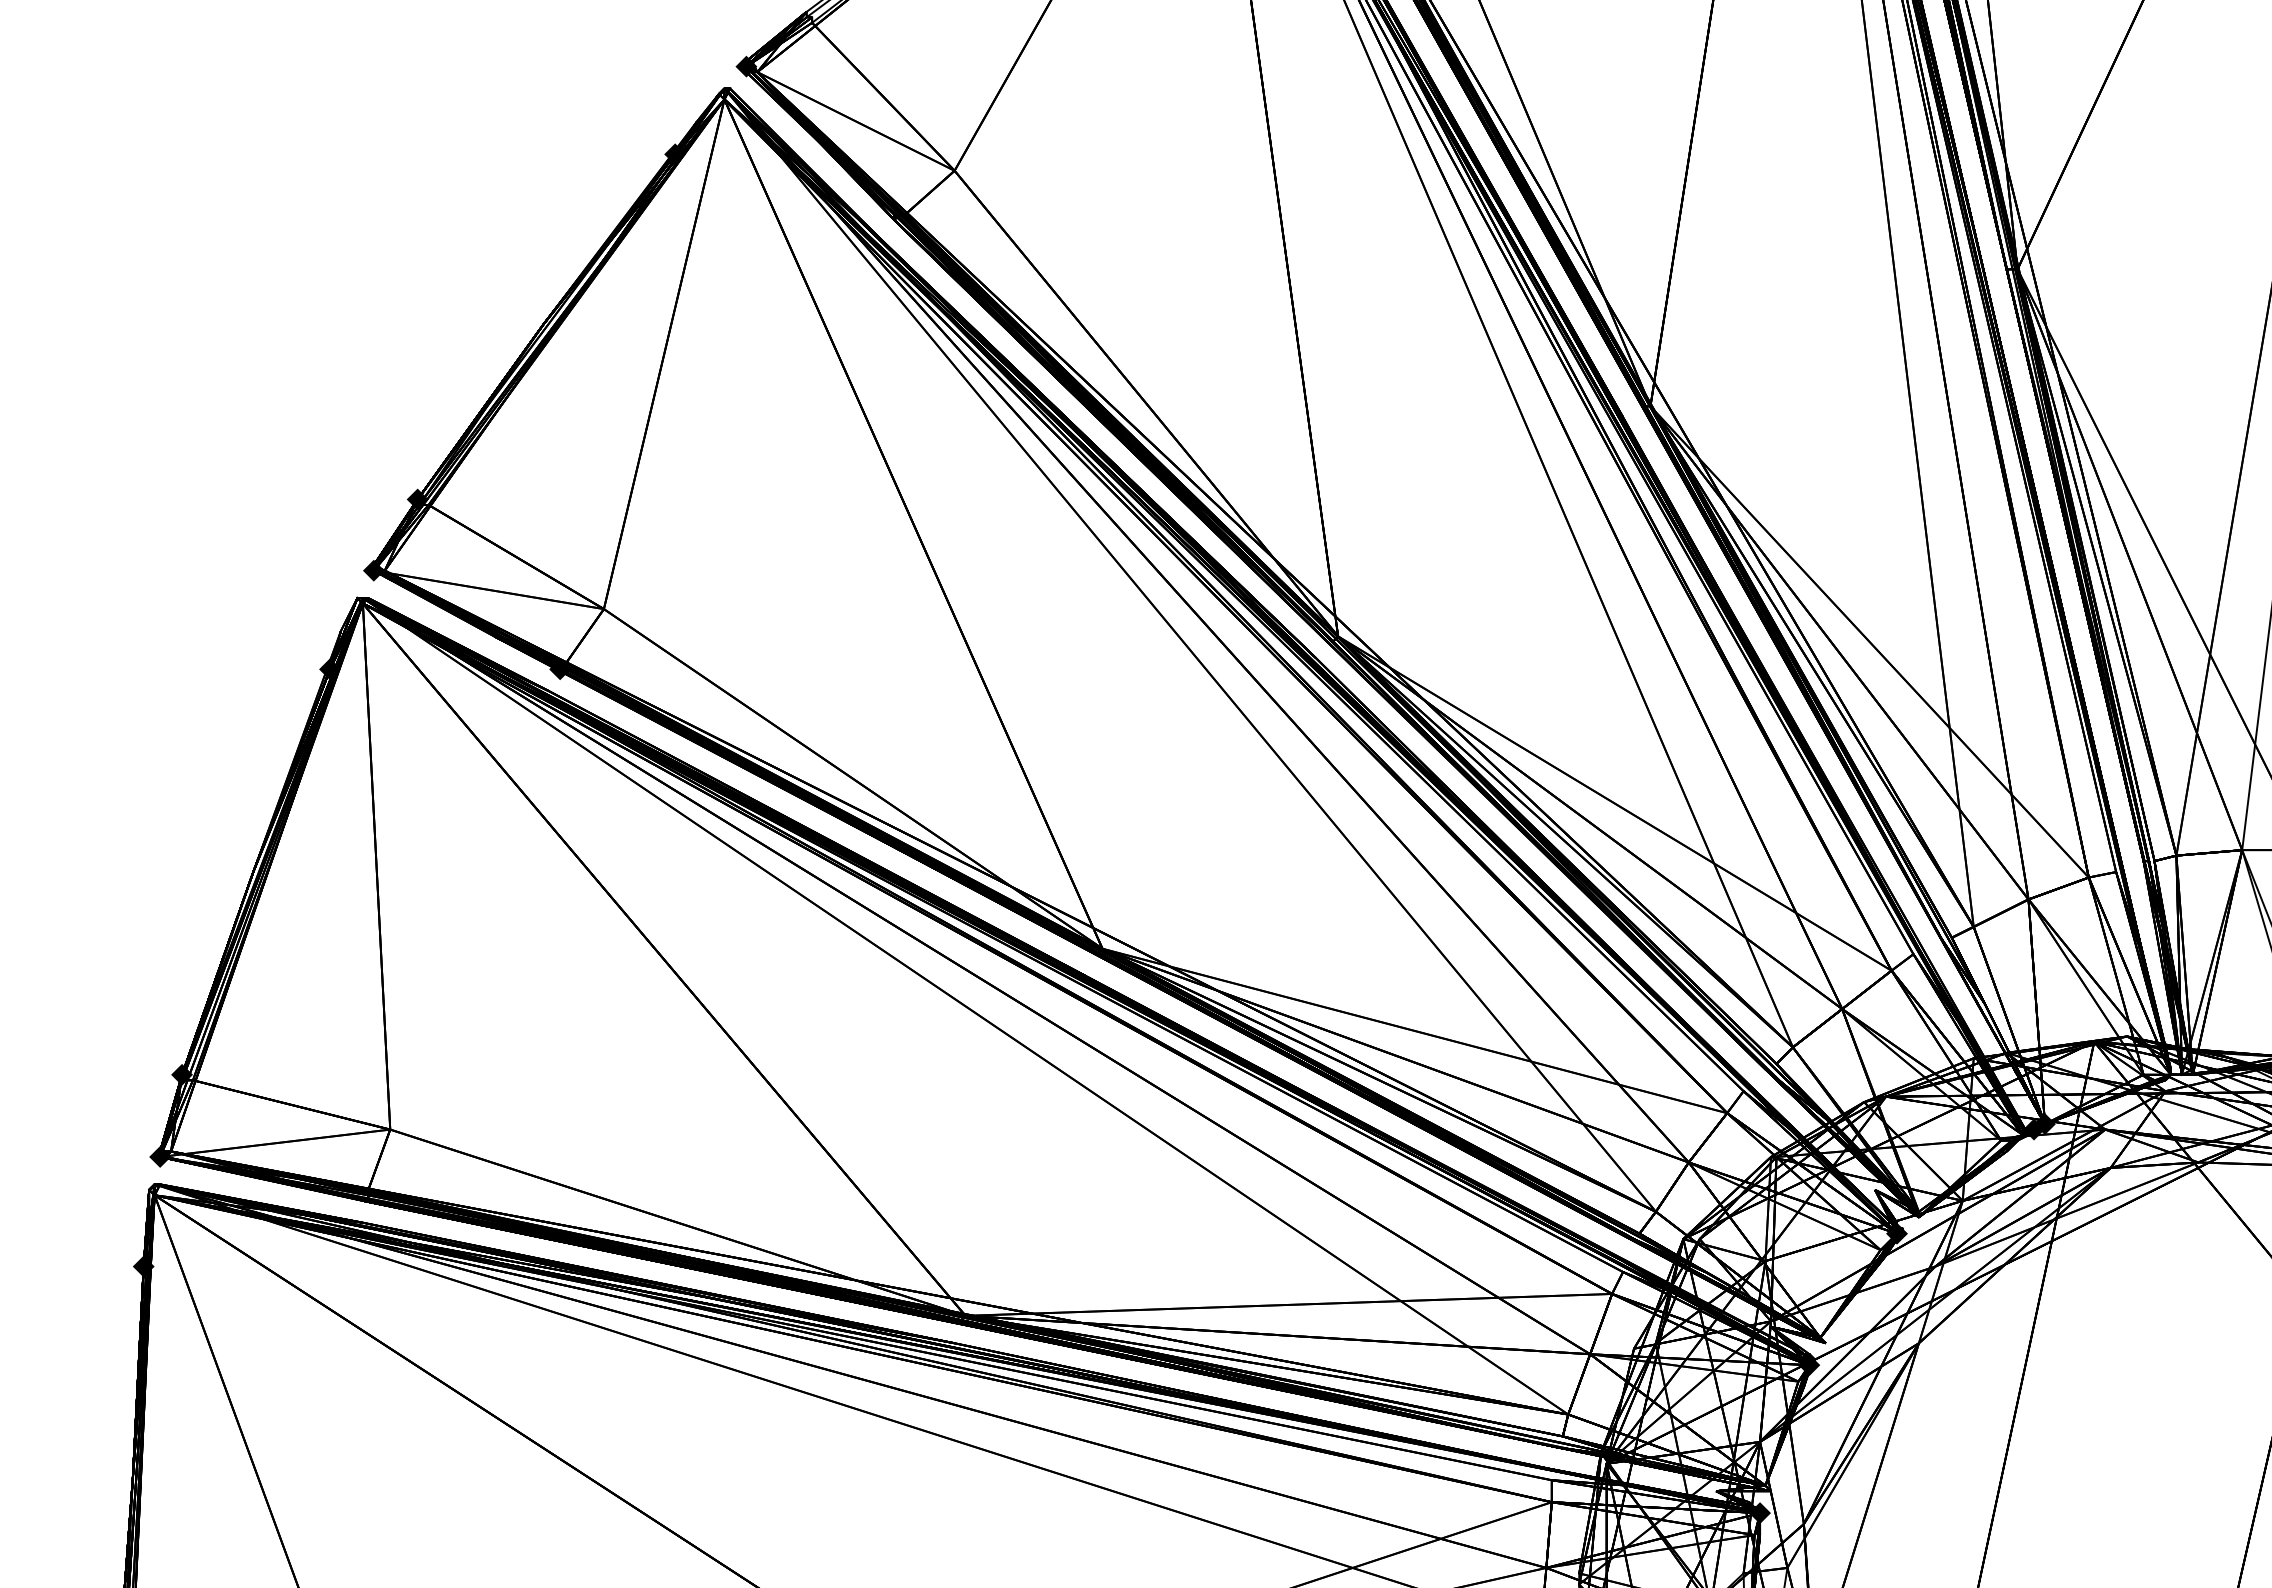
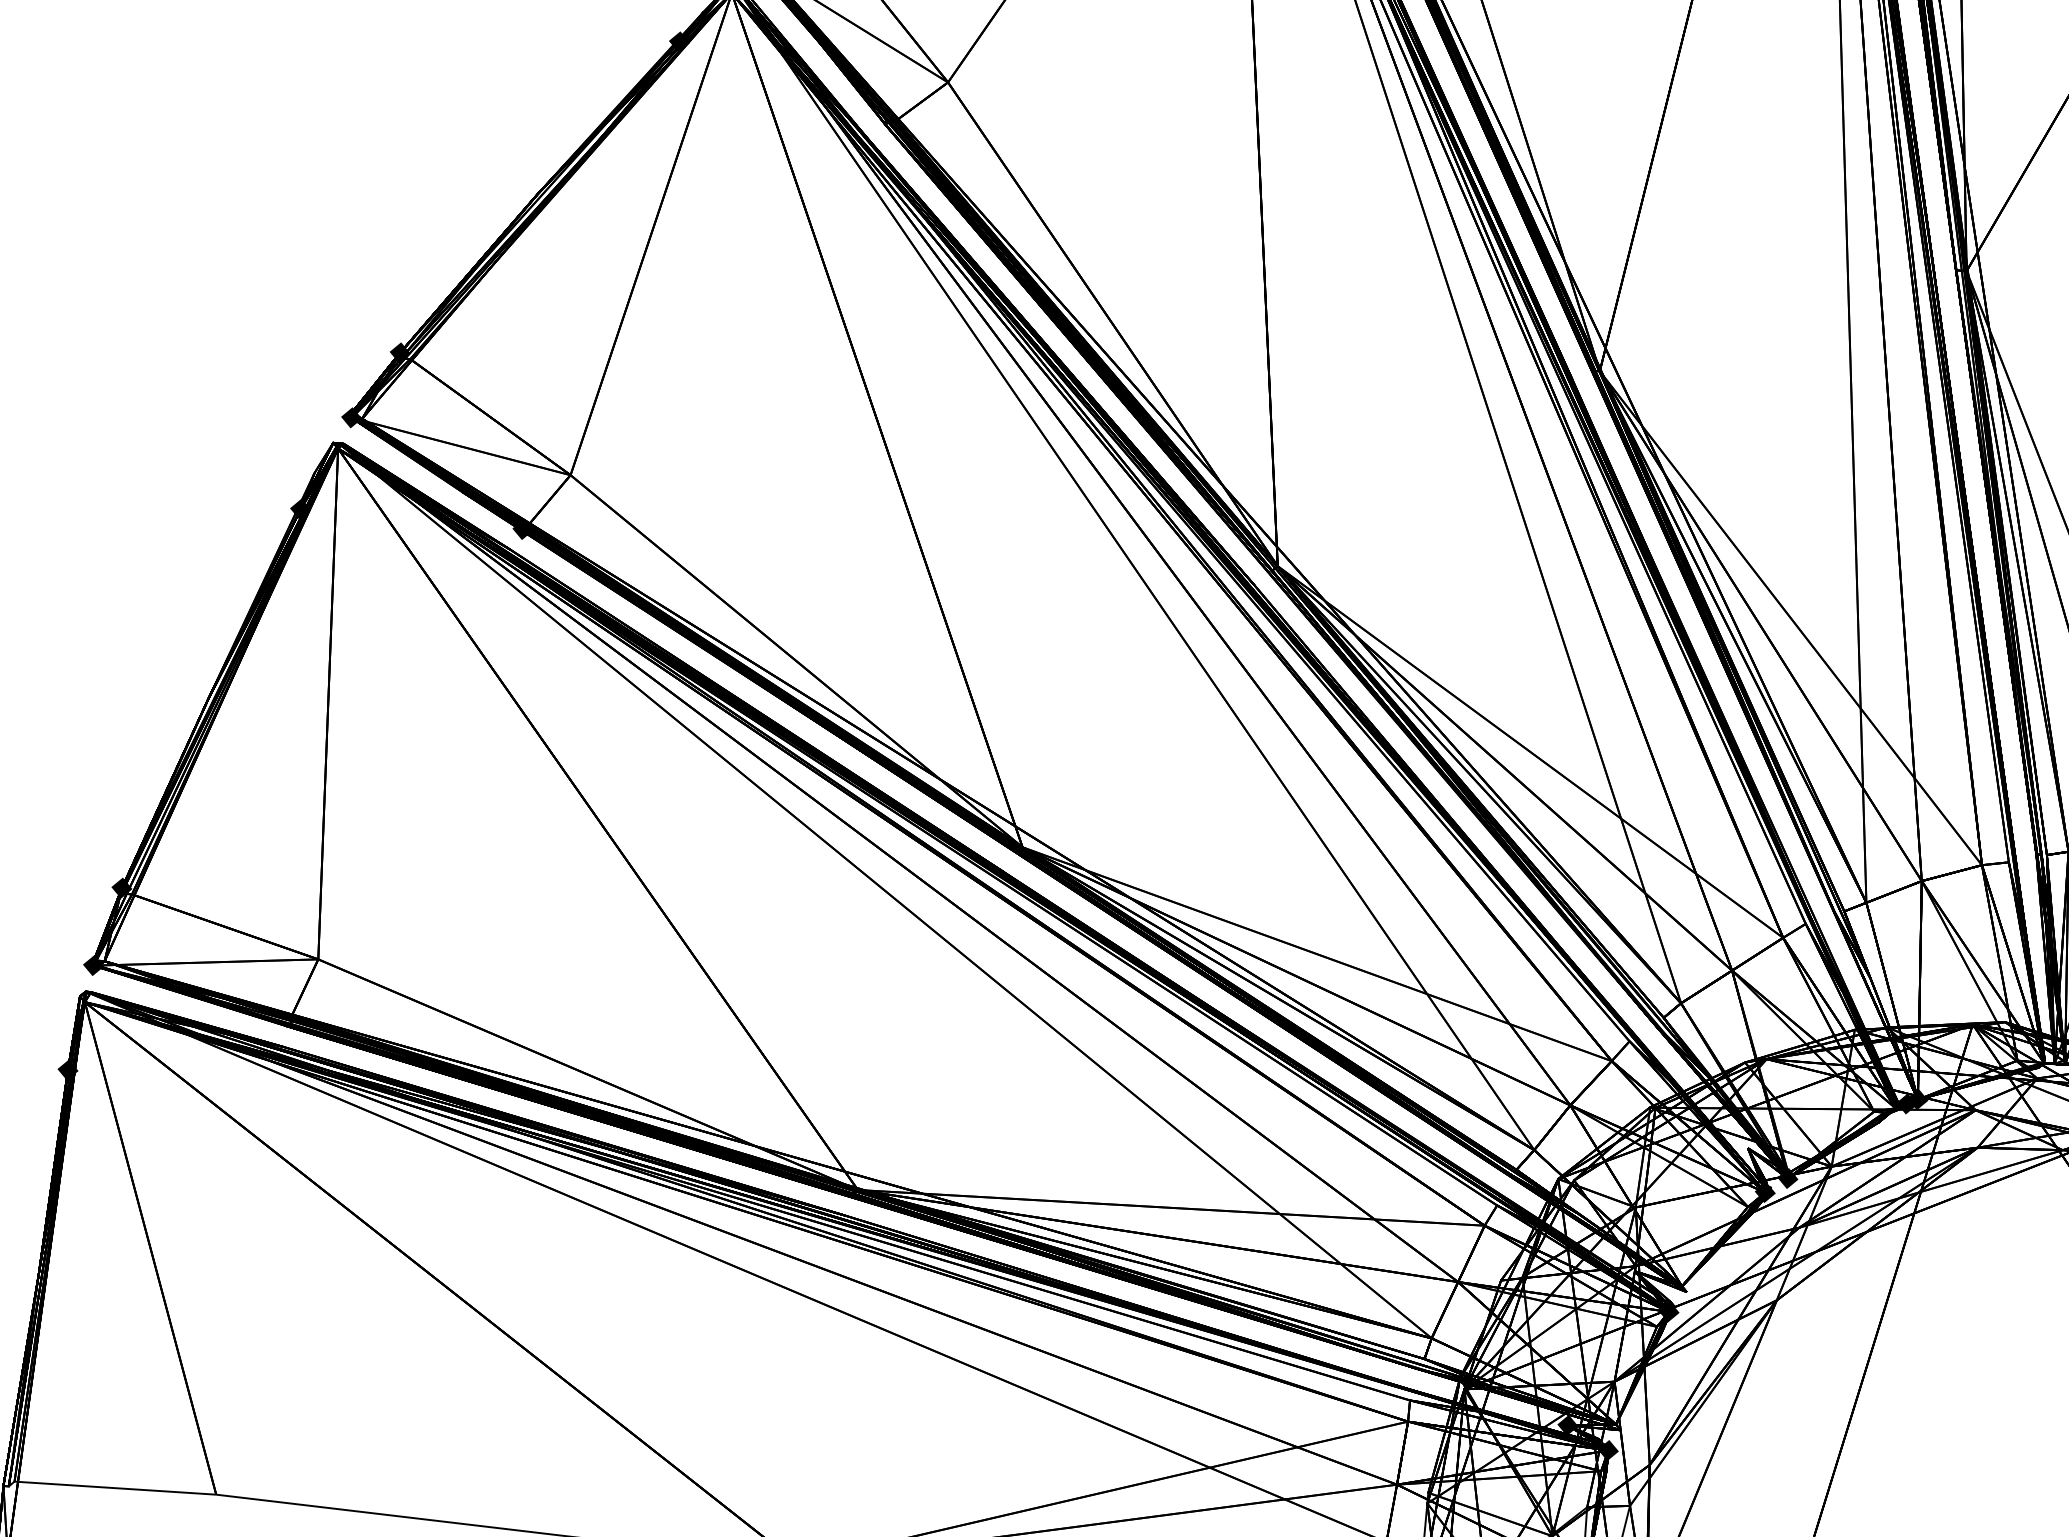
fill: (1918, 1217) -> (1787, 1178), added
fill: (1716, 1491) -> (1568, 1425), added

